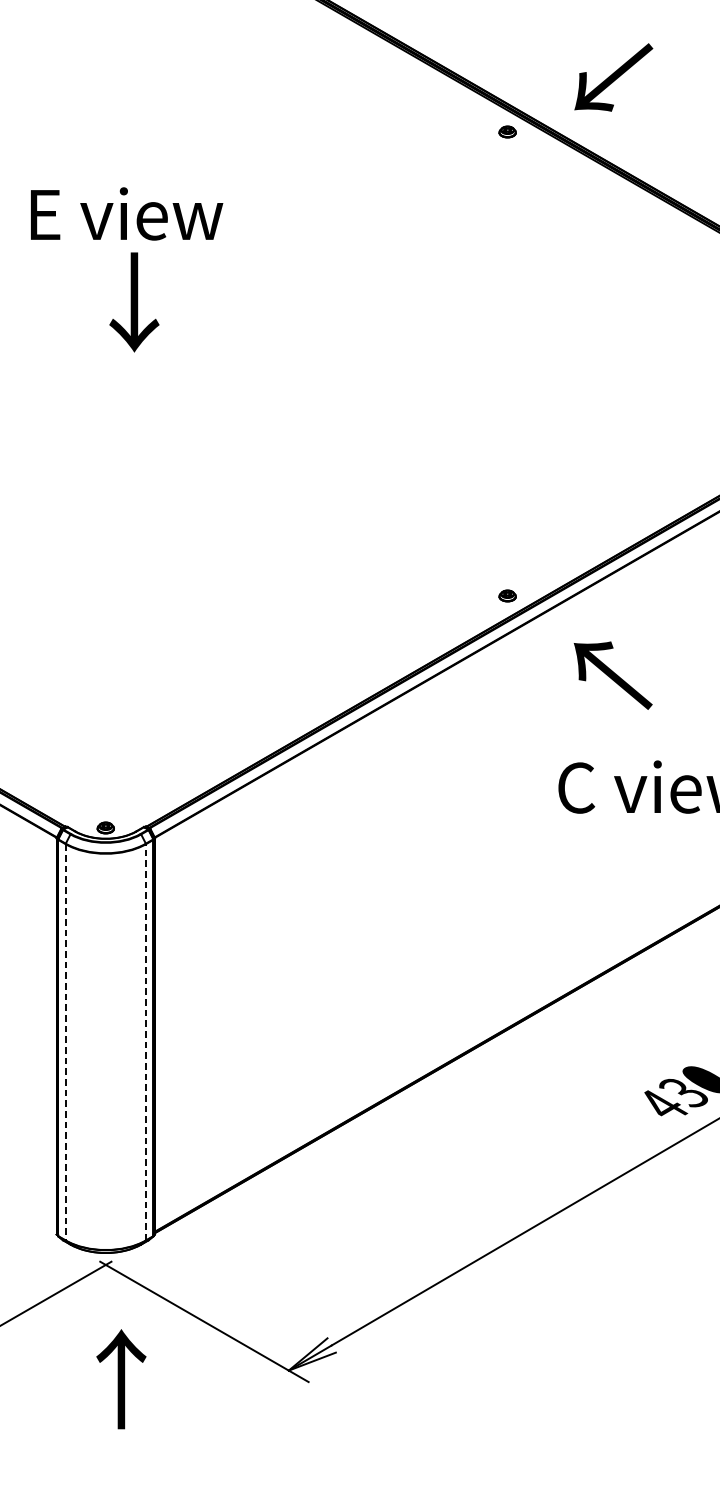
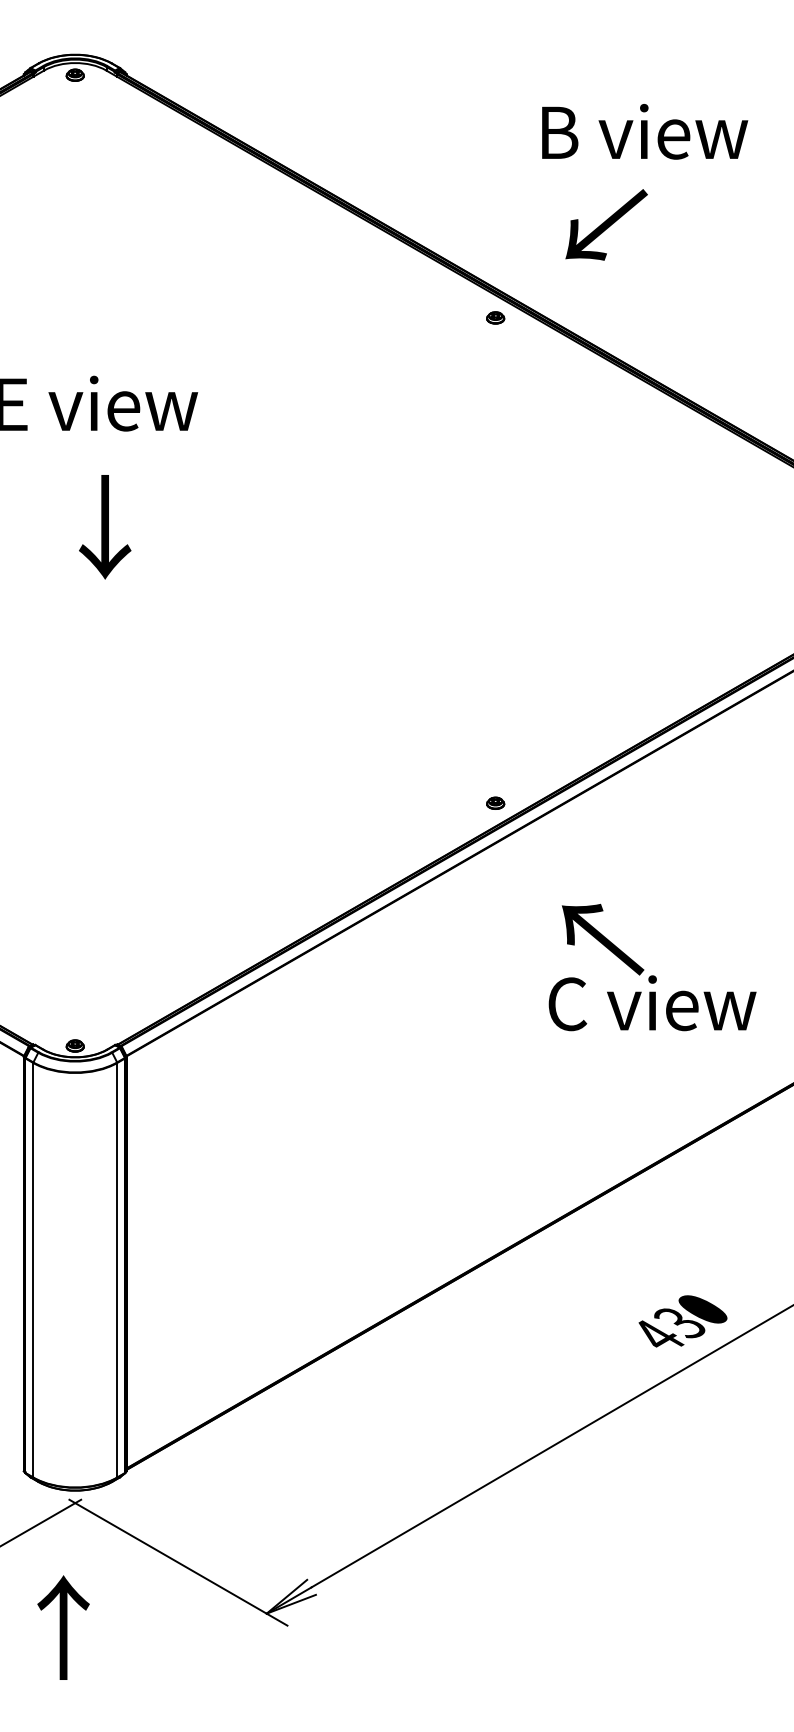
text: (613, 77) -> (606, 224), moved
text: (134, 302) -> (105, 527), moved
text: (612, 675) -> (602, 939), moved
line: (146, 1041) -> (117, 1269), dashed -> solid
line: (65, 1042) -> (33, 1270), dashed -> solid
text: (121, 1379) -> (63, 1627), moved

